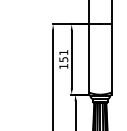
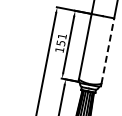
line: (112, 58) -> (108, 51), solid -> dashed

